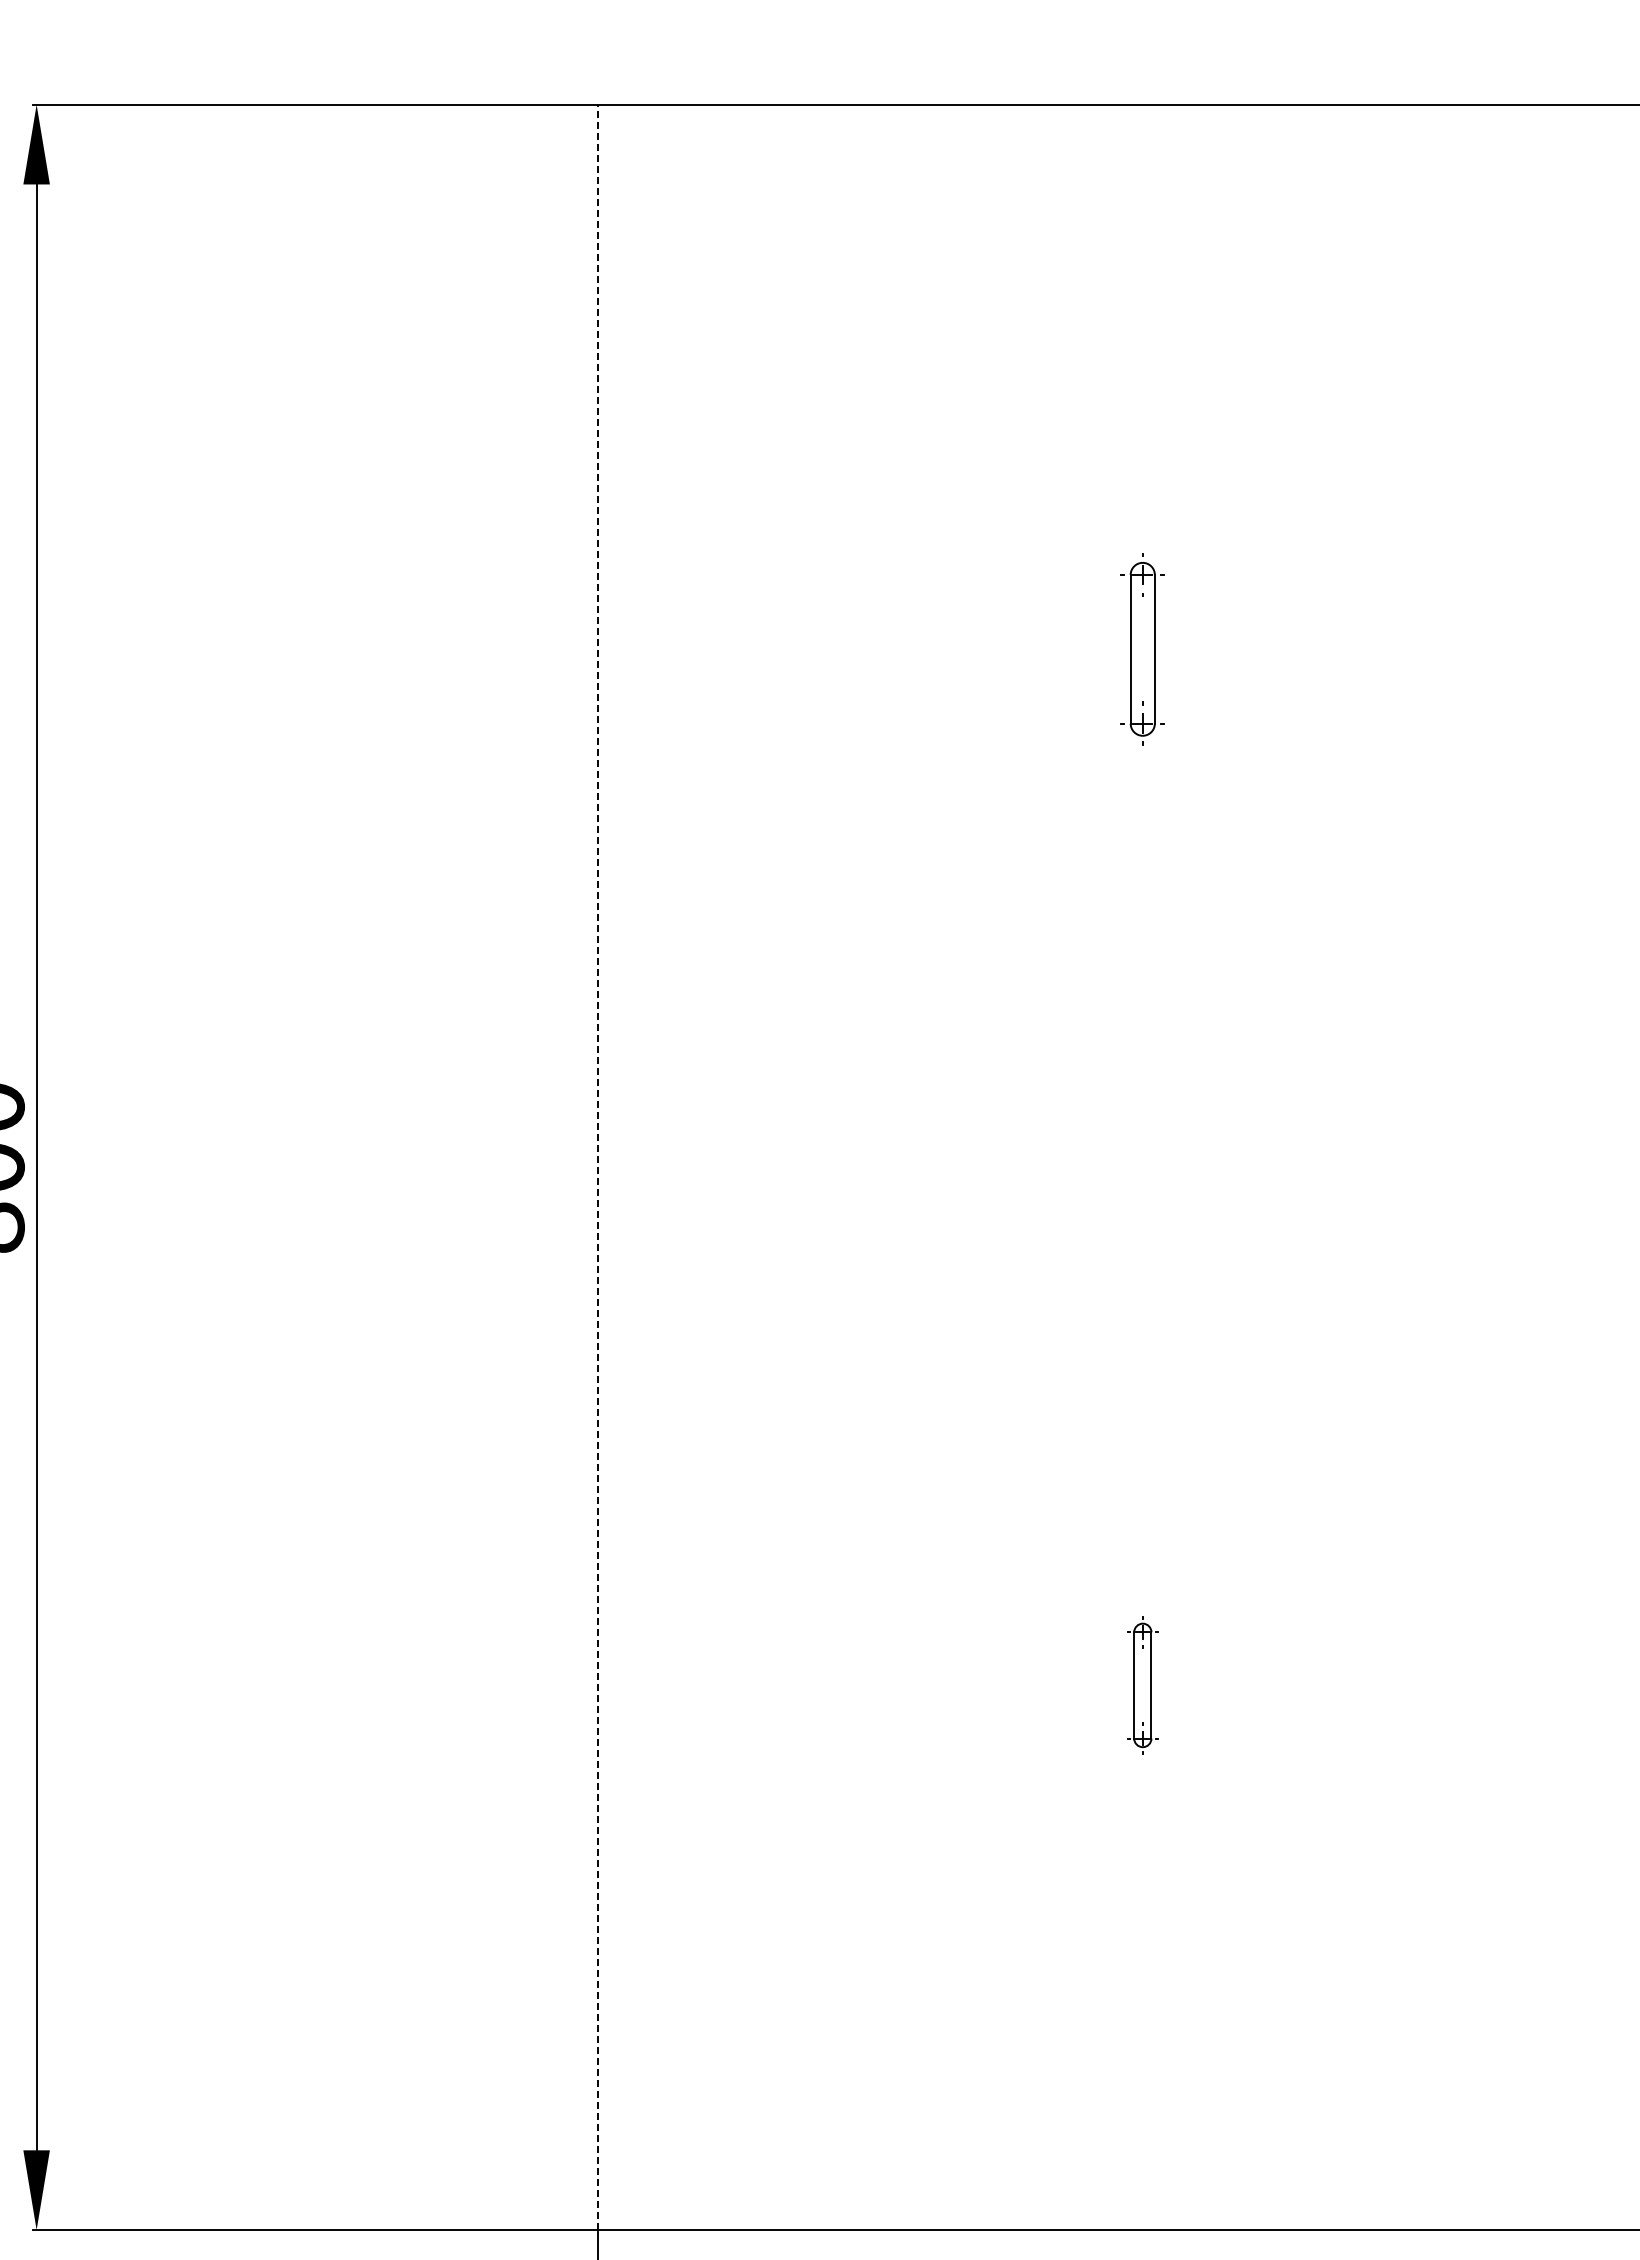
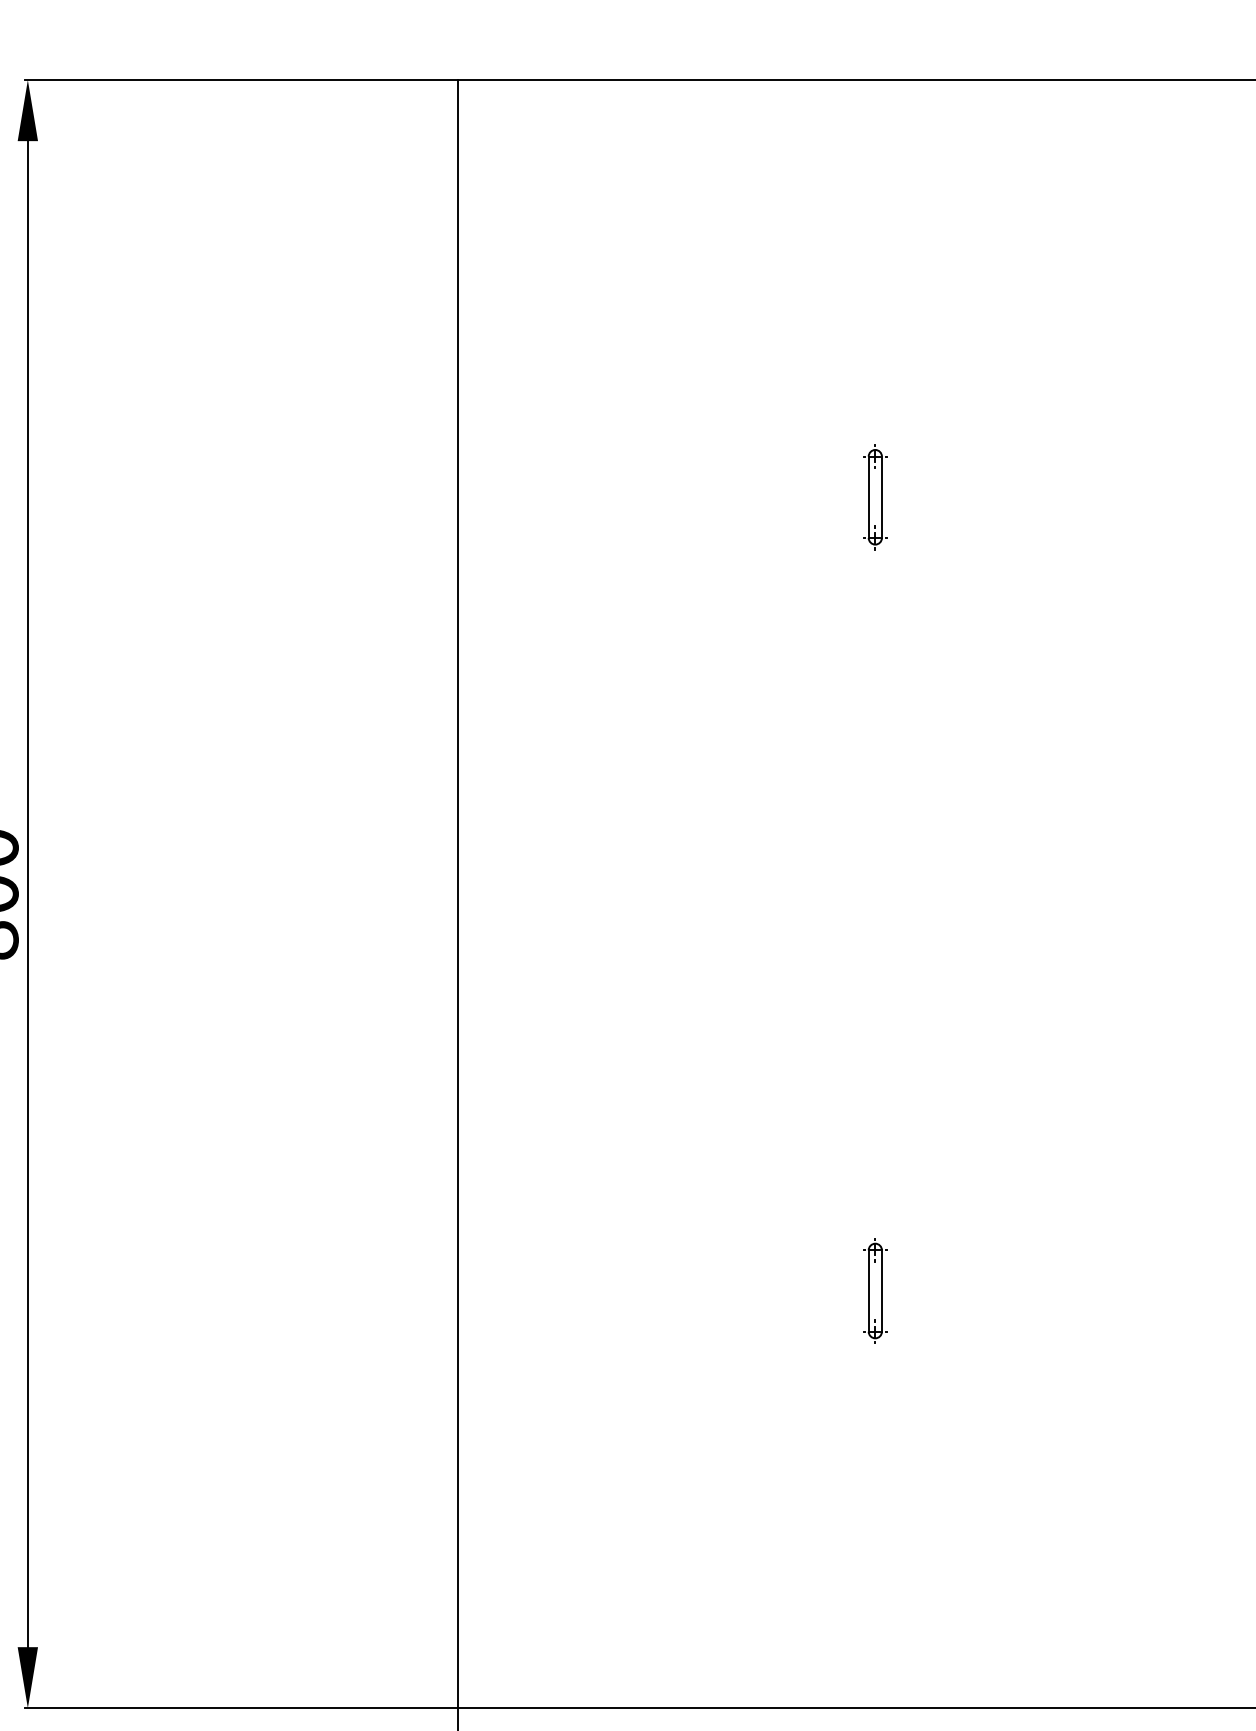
part: (1142, 649) -> (875, 497), size x0.71
line: (598, 1167) -> (458, 894), dashed -> solid

